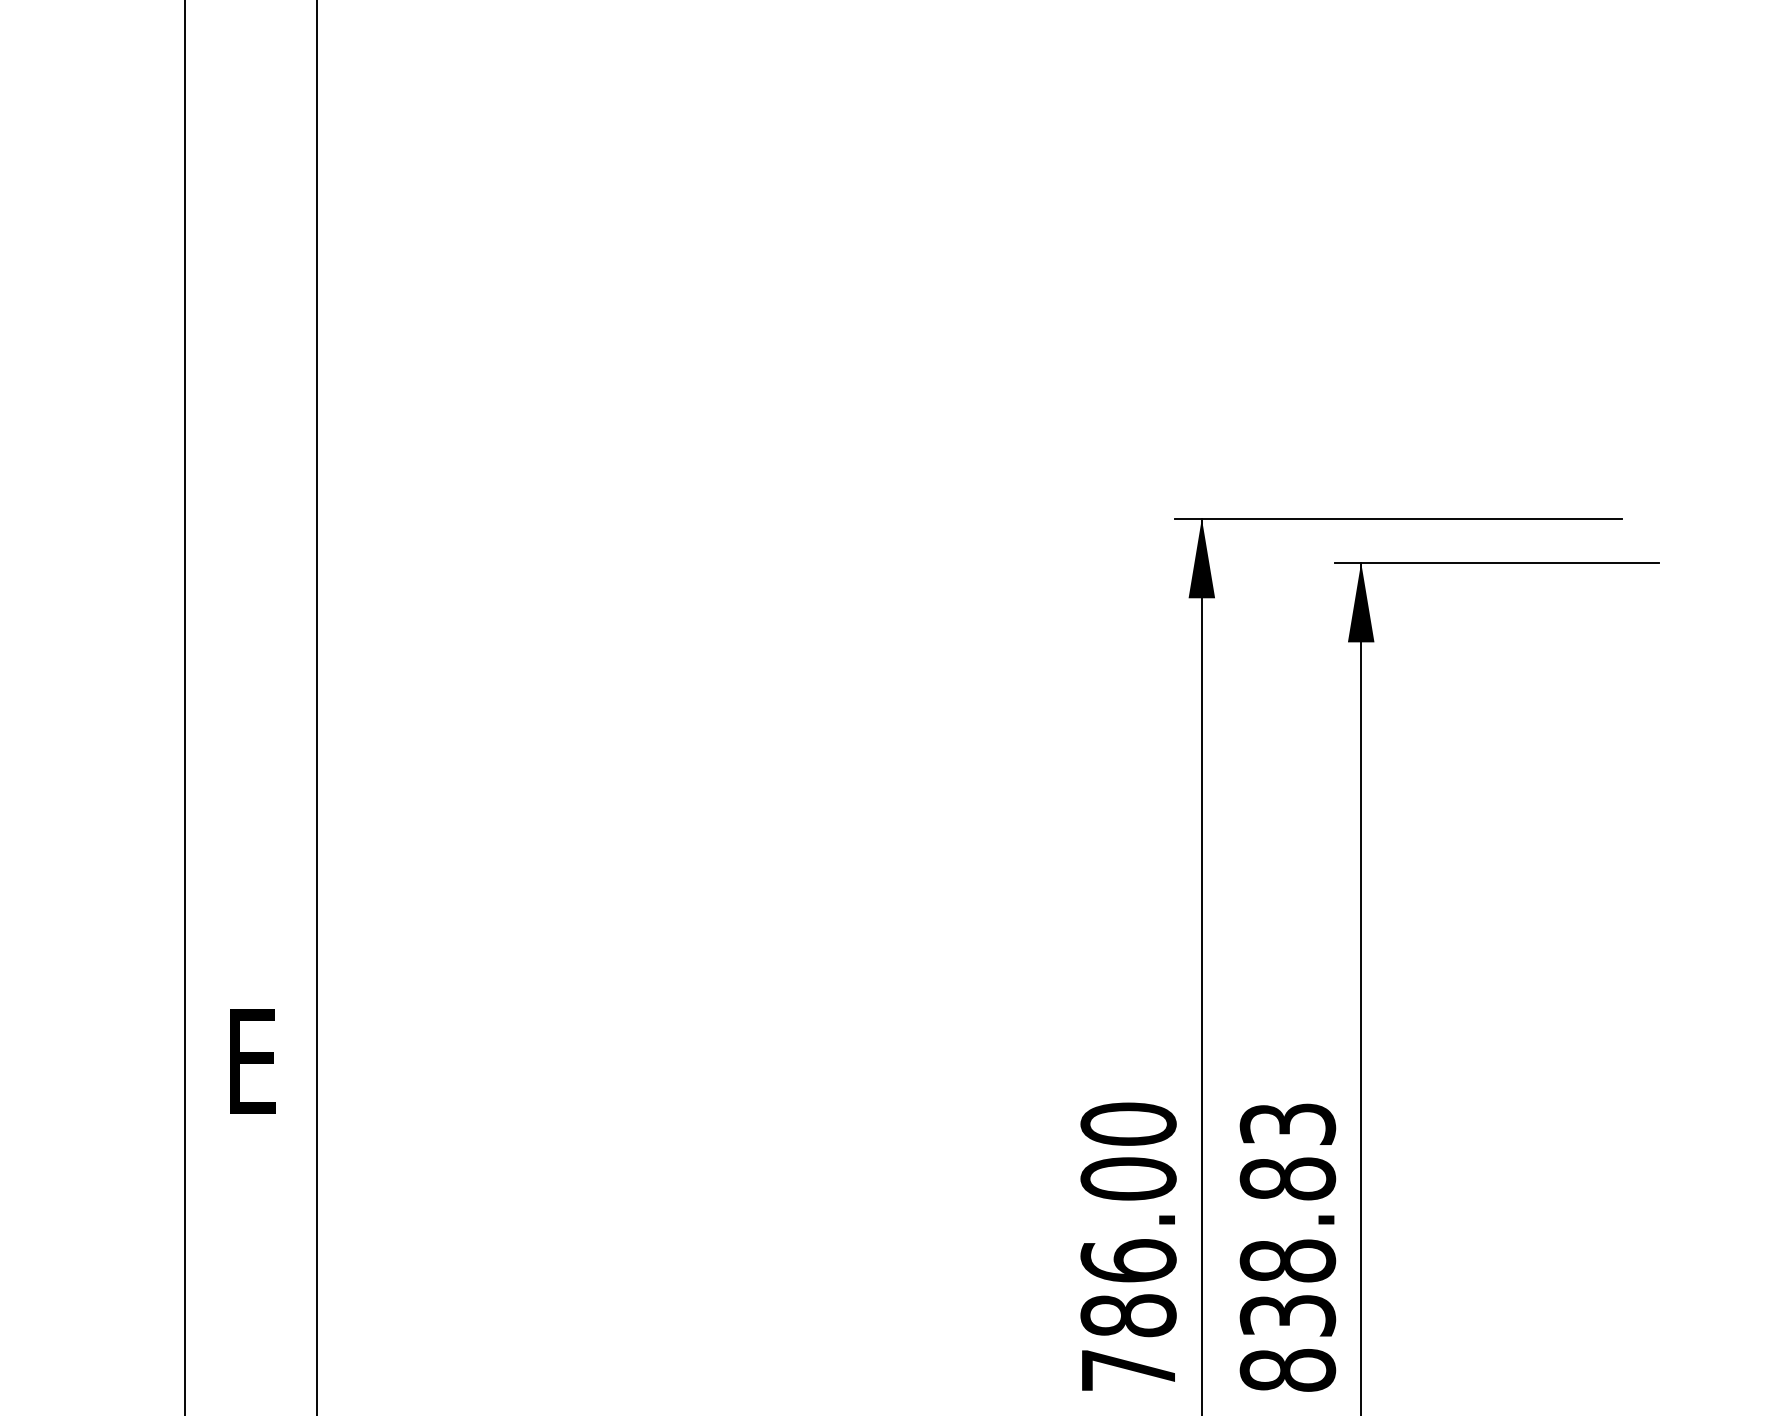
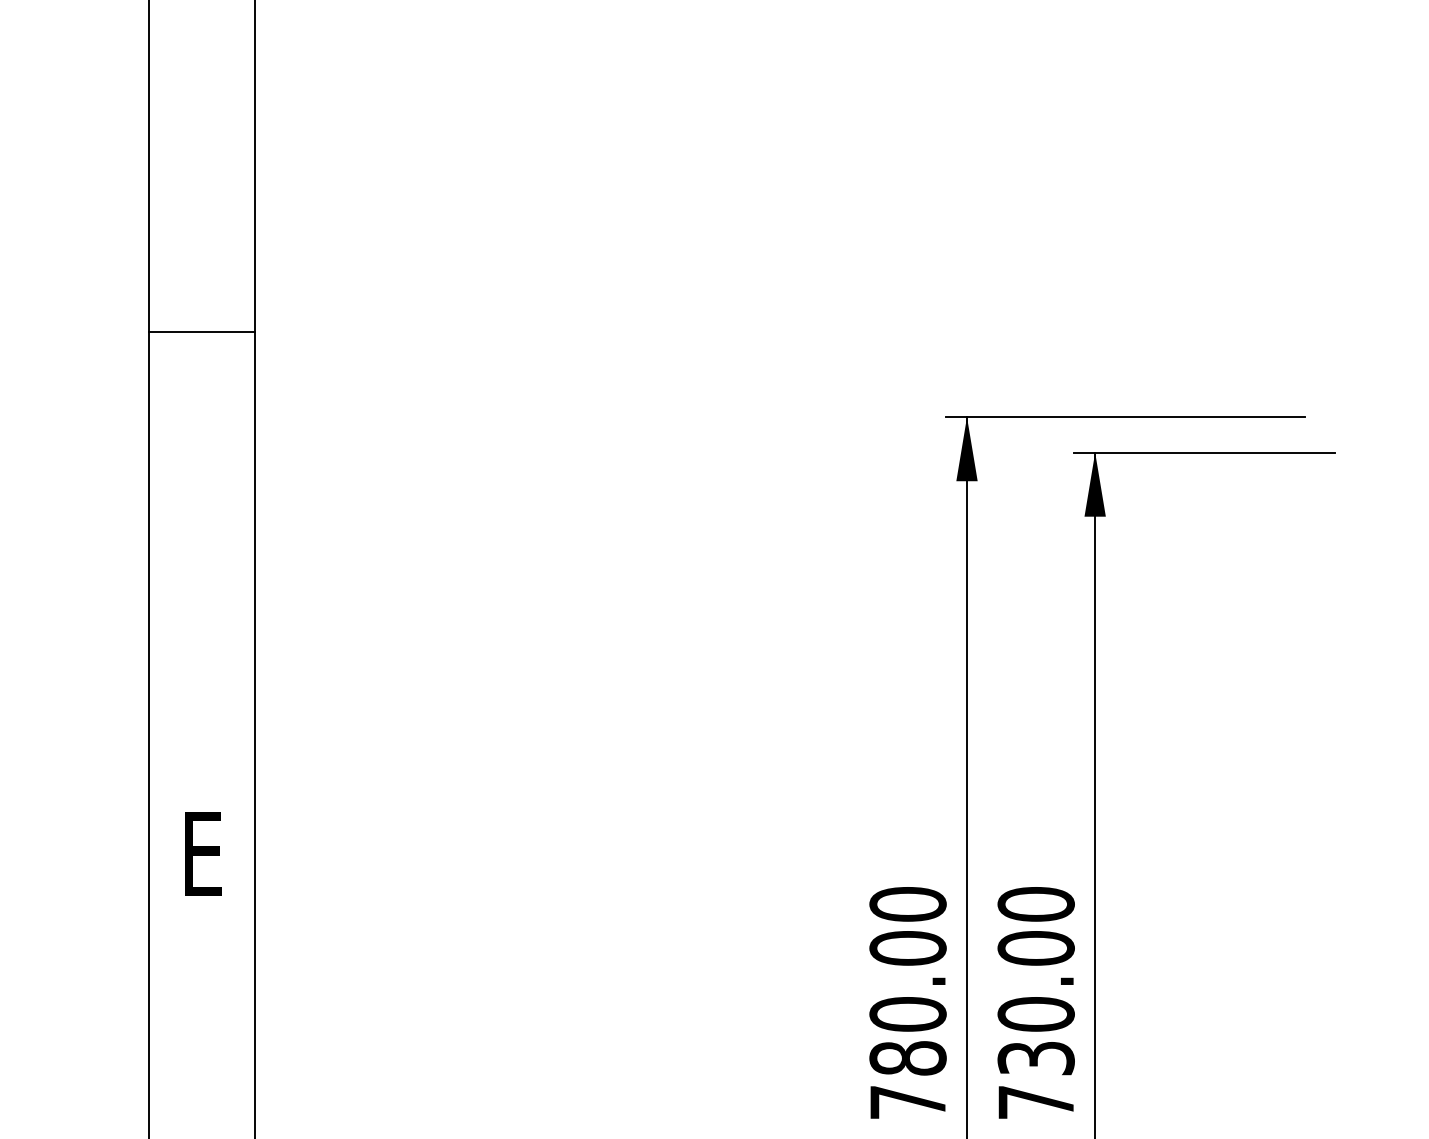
line: (250, 413) -> (201, 332), added
text: (1287, 1247) -> (1035, 1003), 838.83 -> 730.00
text: (1127, 1259) -> (907, 1013), 786.00 -> 780.00

